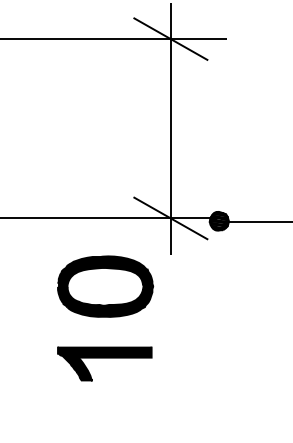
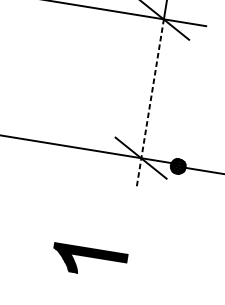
line: (171, 146) -> (150, 102), solid -> dashed
part: (105, 286) -> (81, 202), removed
part: (104, 363) -> (89, 261), moved

